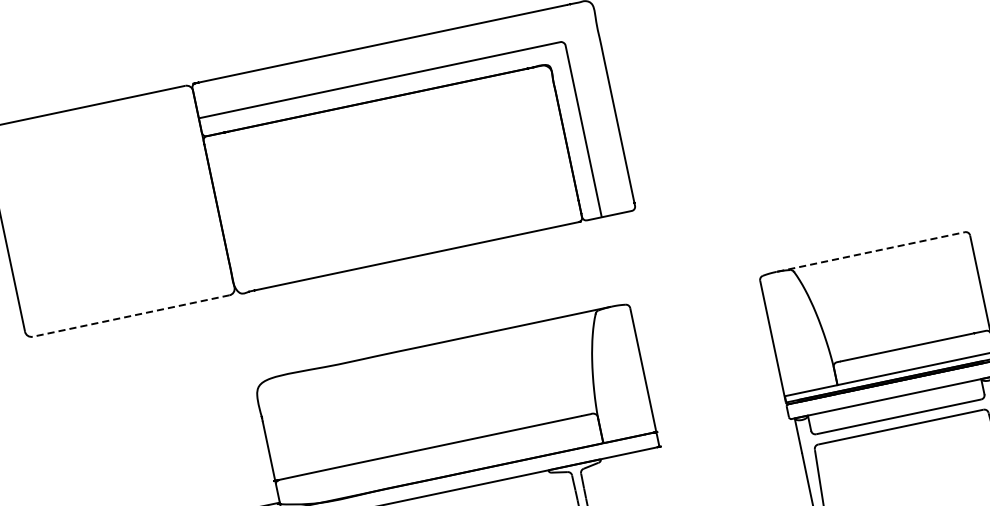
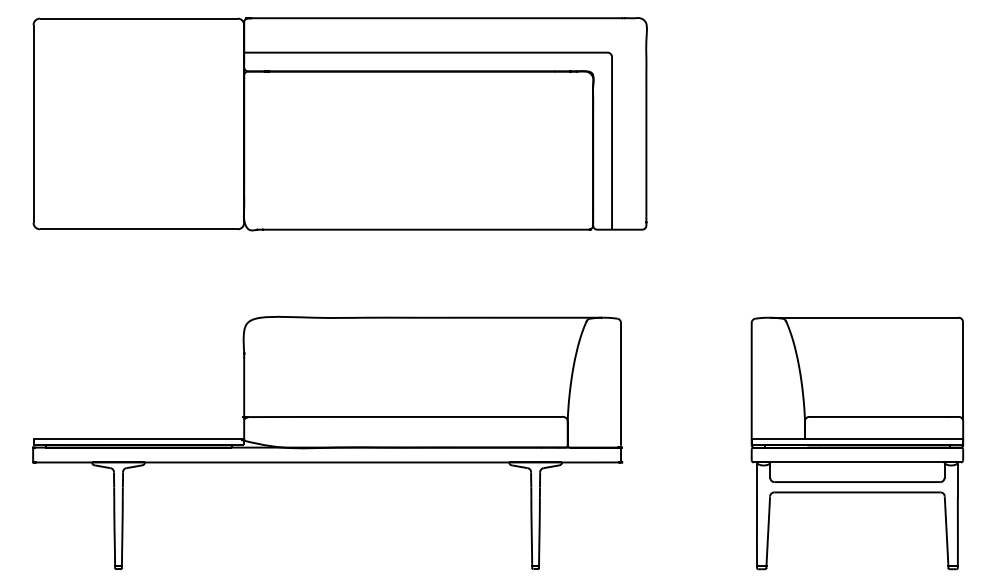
line: (871, 251) -> (864, 317), dashed -> solid
line: (130, 316) -> (138, 229), dashed -> solid

